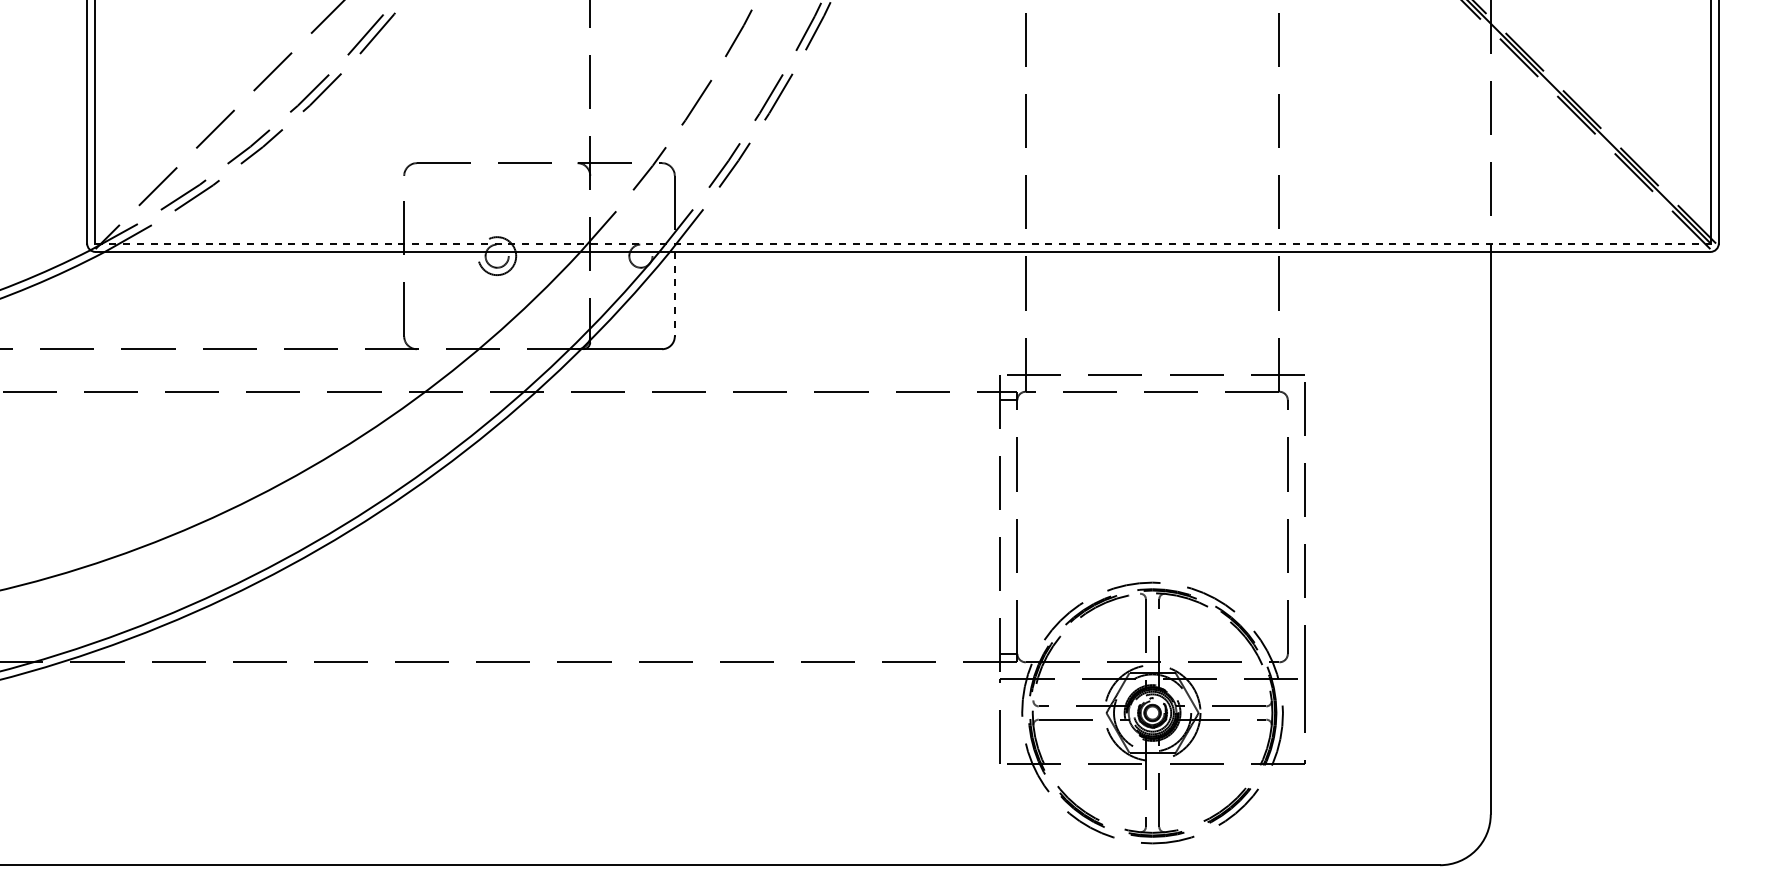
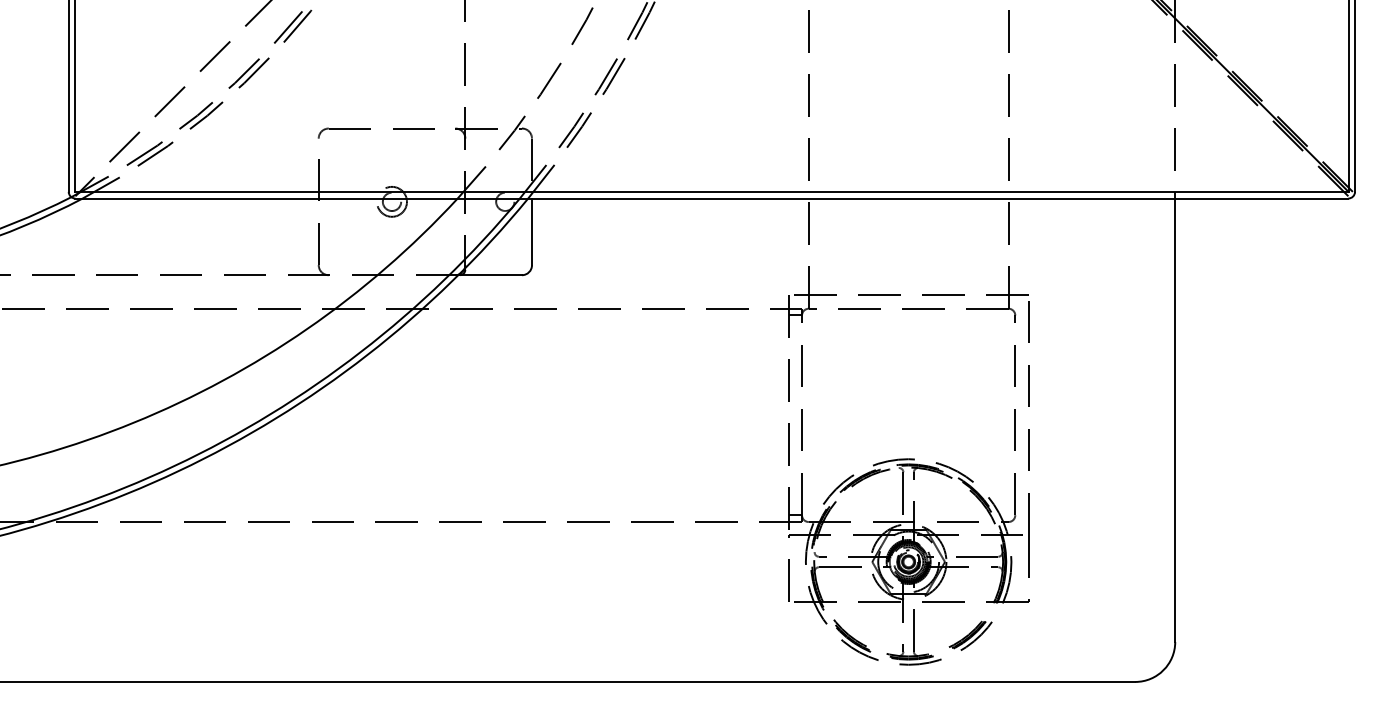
line: (903, 243) -> (712, 191), dashed -> solid
line: (674, 294) -> (531, 232), dashed -> solid

